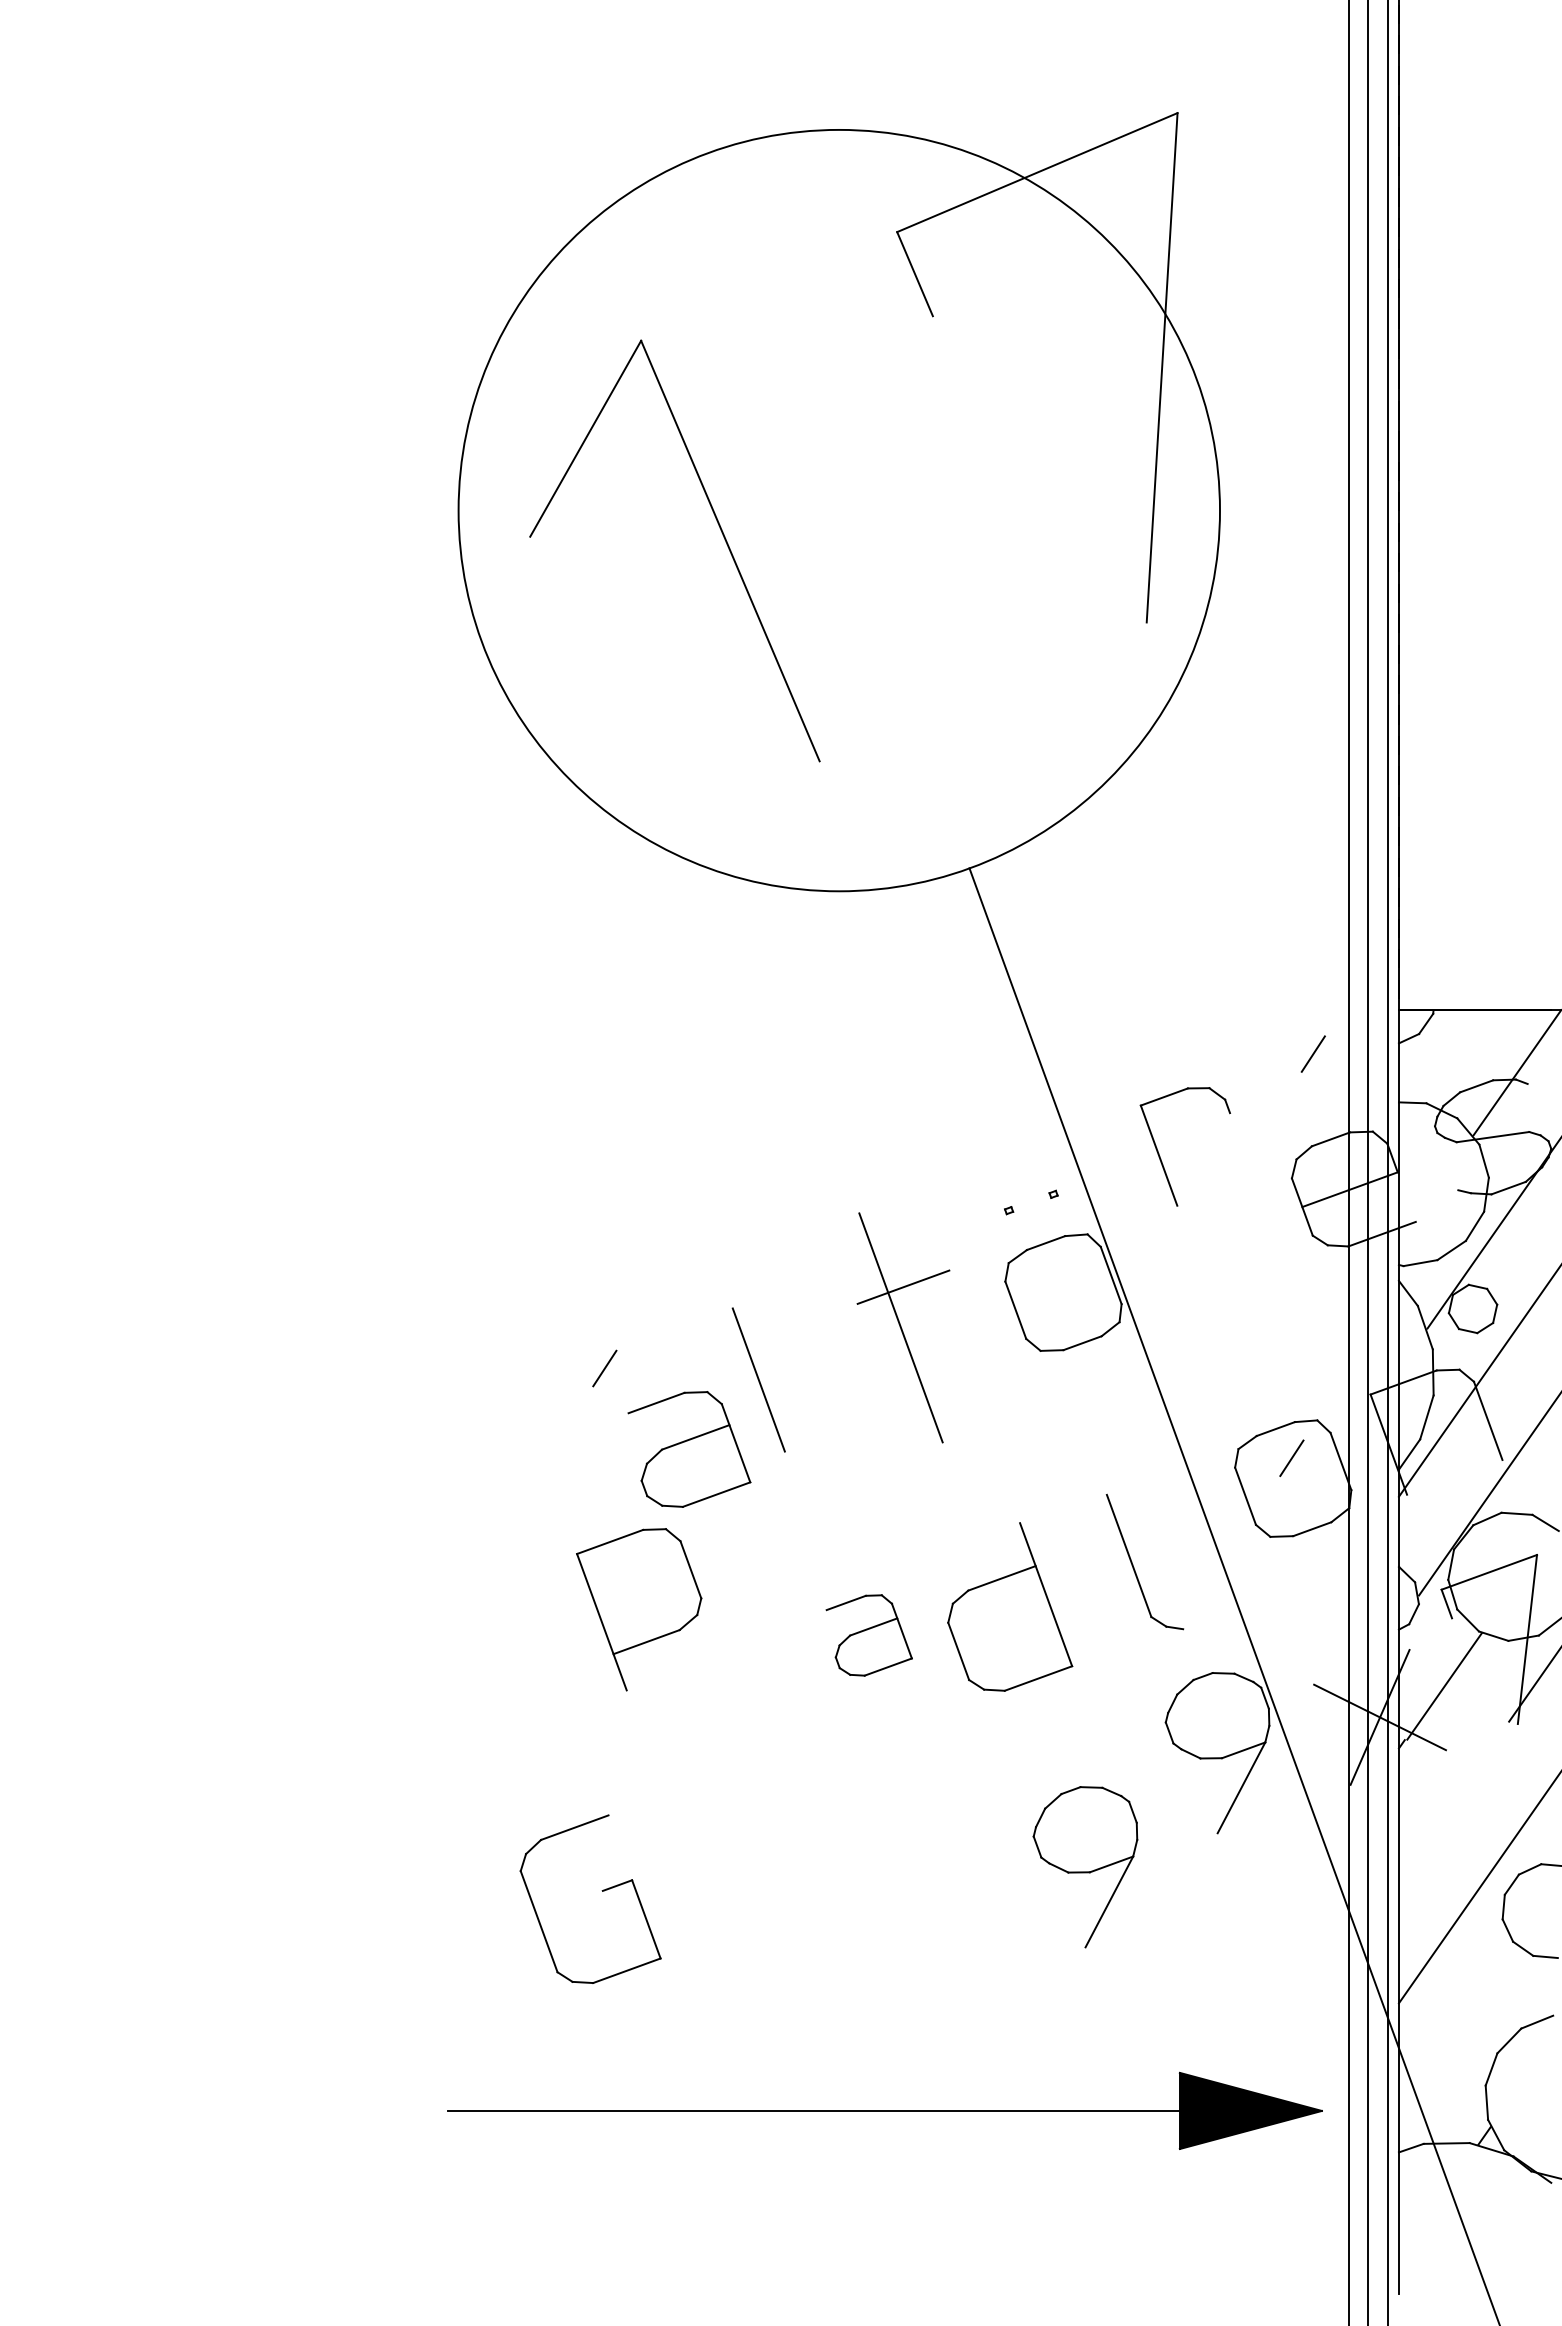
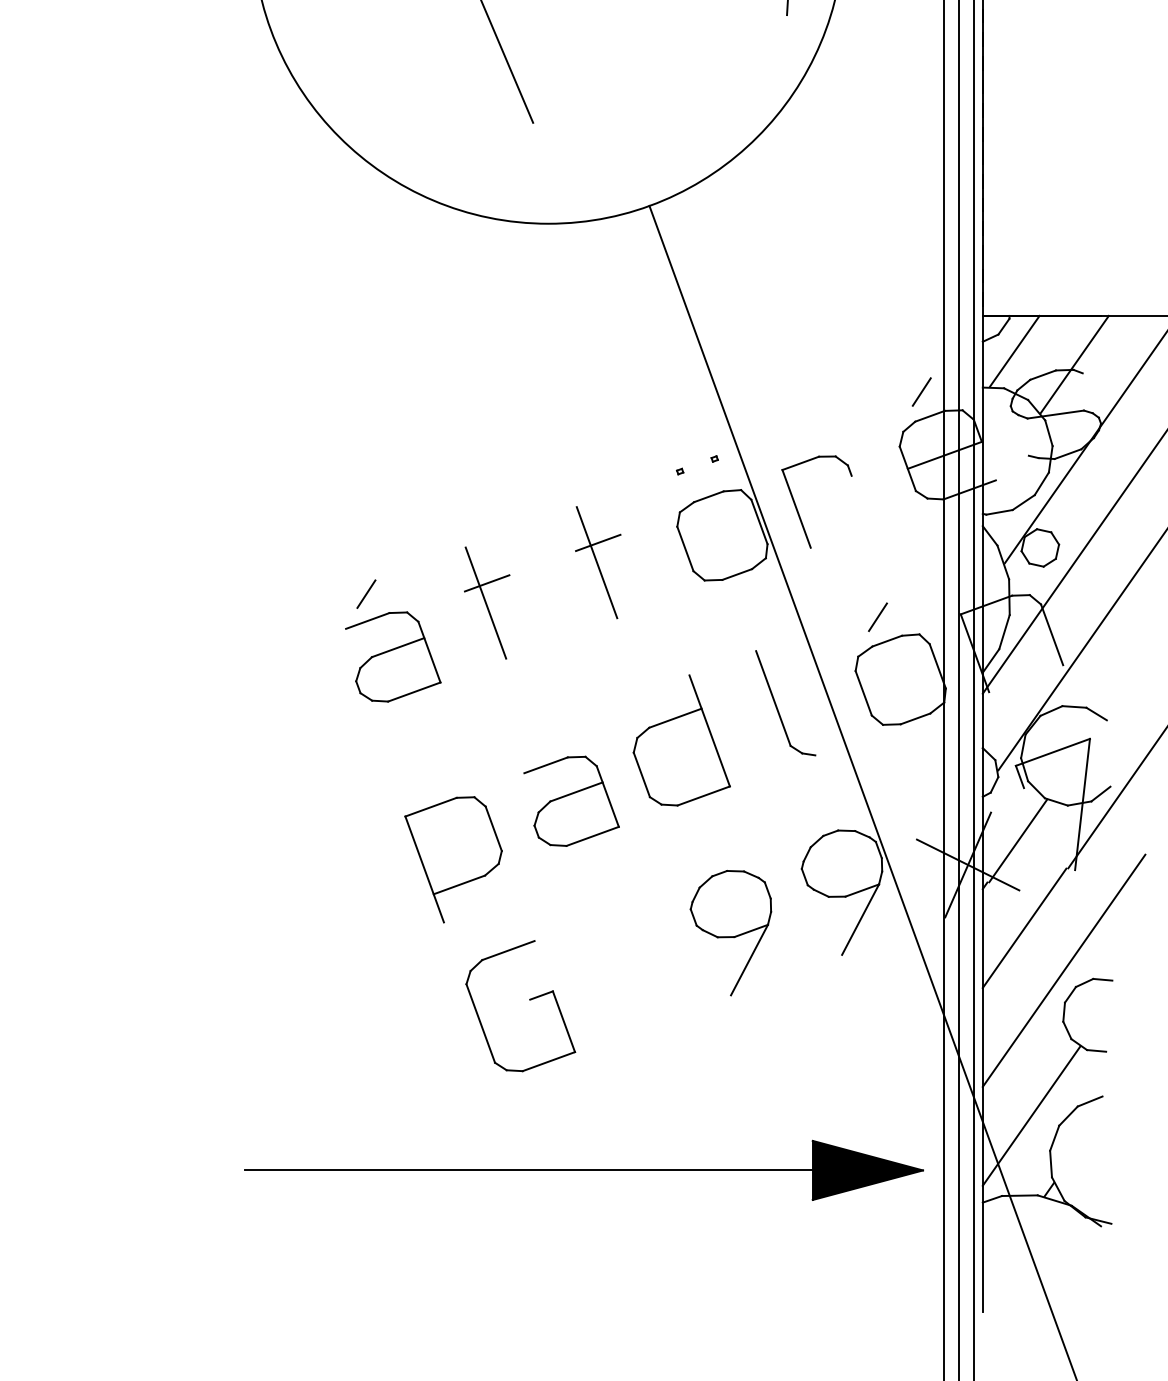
line: (1312, 1053) -> (921, 391), moved
line: (1440, 1055) -> (1015, 351), added
part: (1161, 1158) -> (798, 511), moved
part: (903, 1327) -> (598, 562), size x0.62
line: (760, 1354) -> (487, 583), added
part: (689, 1449) -> (393, 657), moved
line: (1291, 1457) -> (877, 616), moved
part: (1133, 1564) -> (776, 705), moved
part: (1010, 1606) -> (682, 740), moved
part: (639, 1609) -> (453, 859), moved
part: (869, 1635) -> (571, 801), size x1.43
line: (1452, 1798) -> (1024, 927), added
part: (1085, 1867) -> (730, 933), moved
part: (601, 1890) -> (529, 999), moved
line: (1461, 2040) -> (1031, 1115), added

